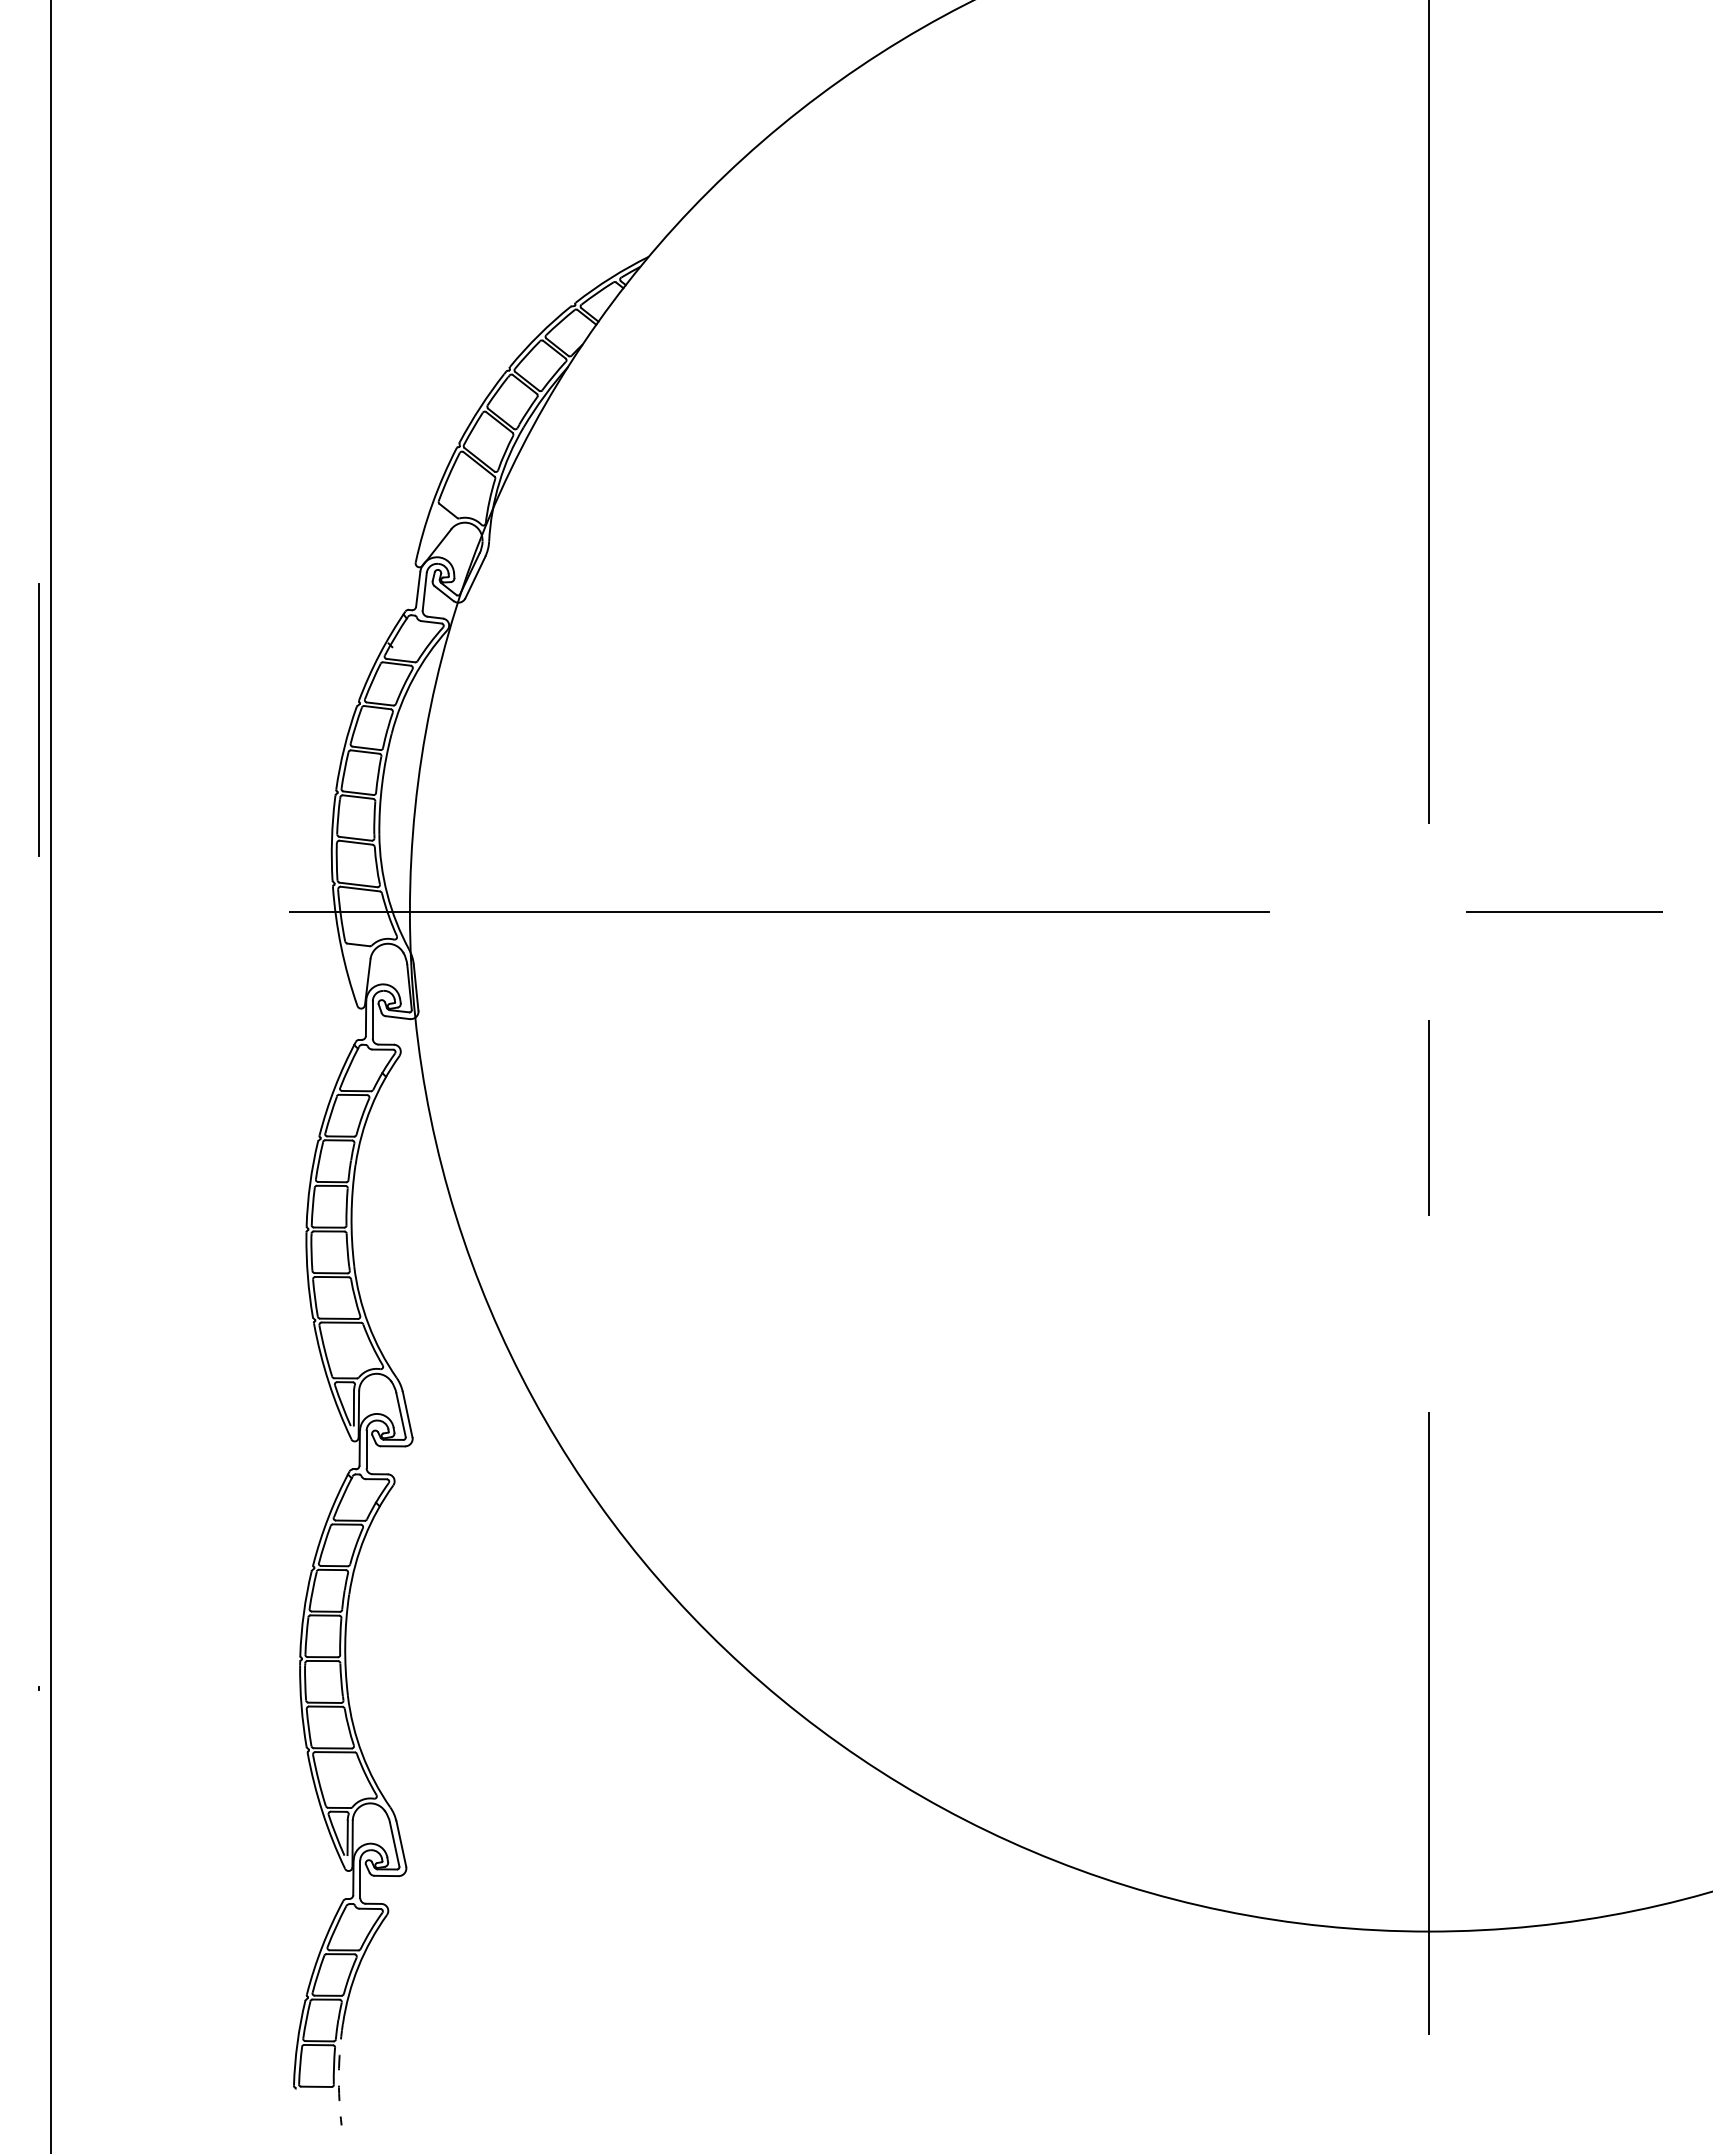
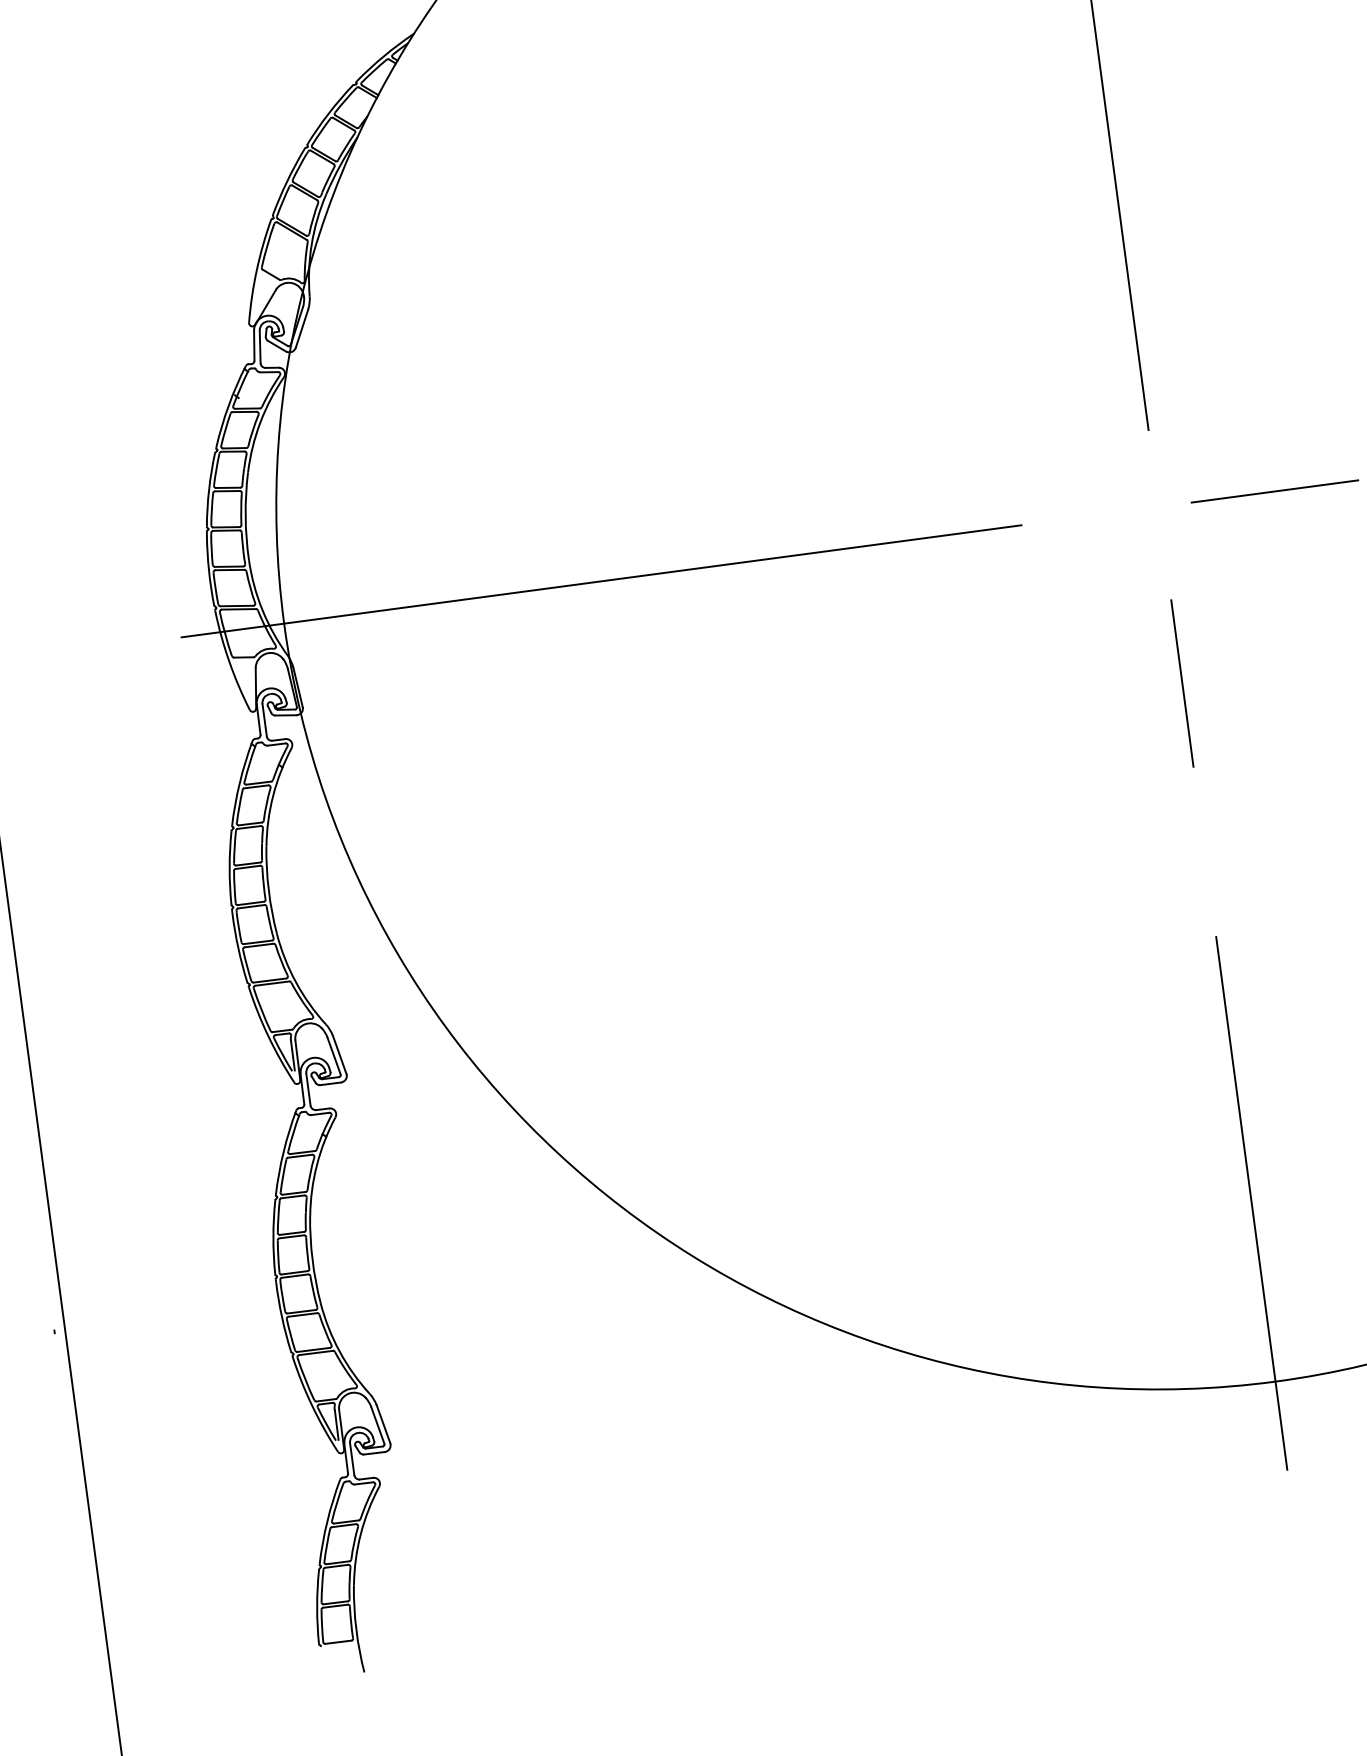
arc: (338, 2074) -> (355, 1629), dashed -> solid

